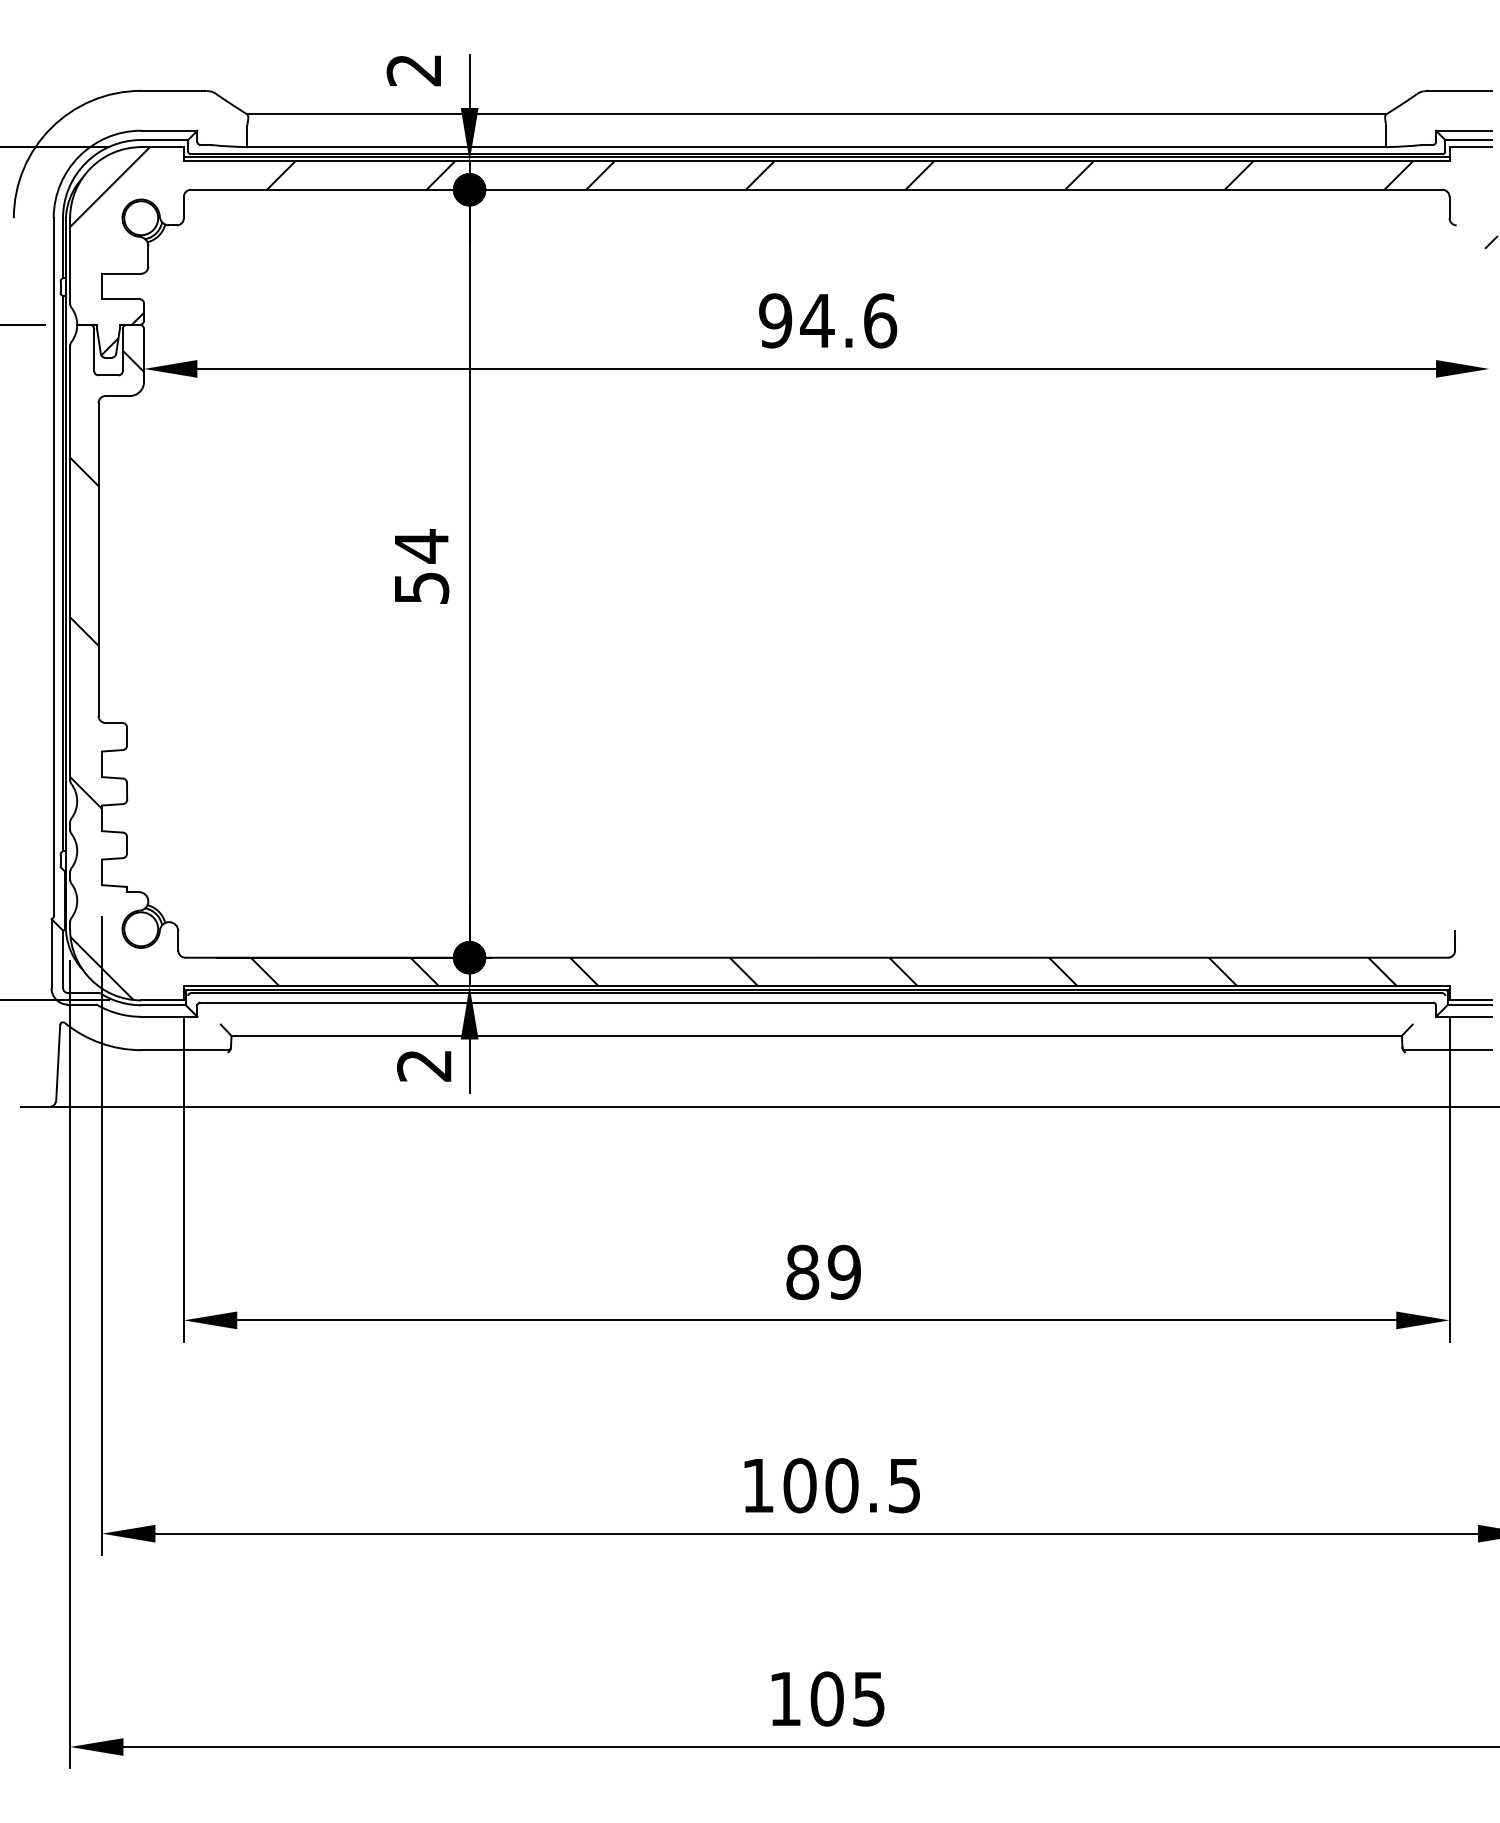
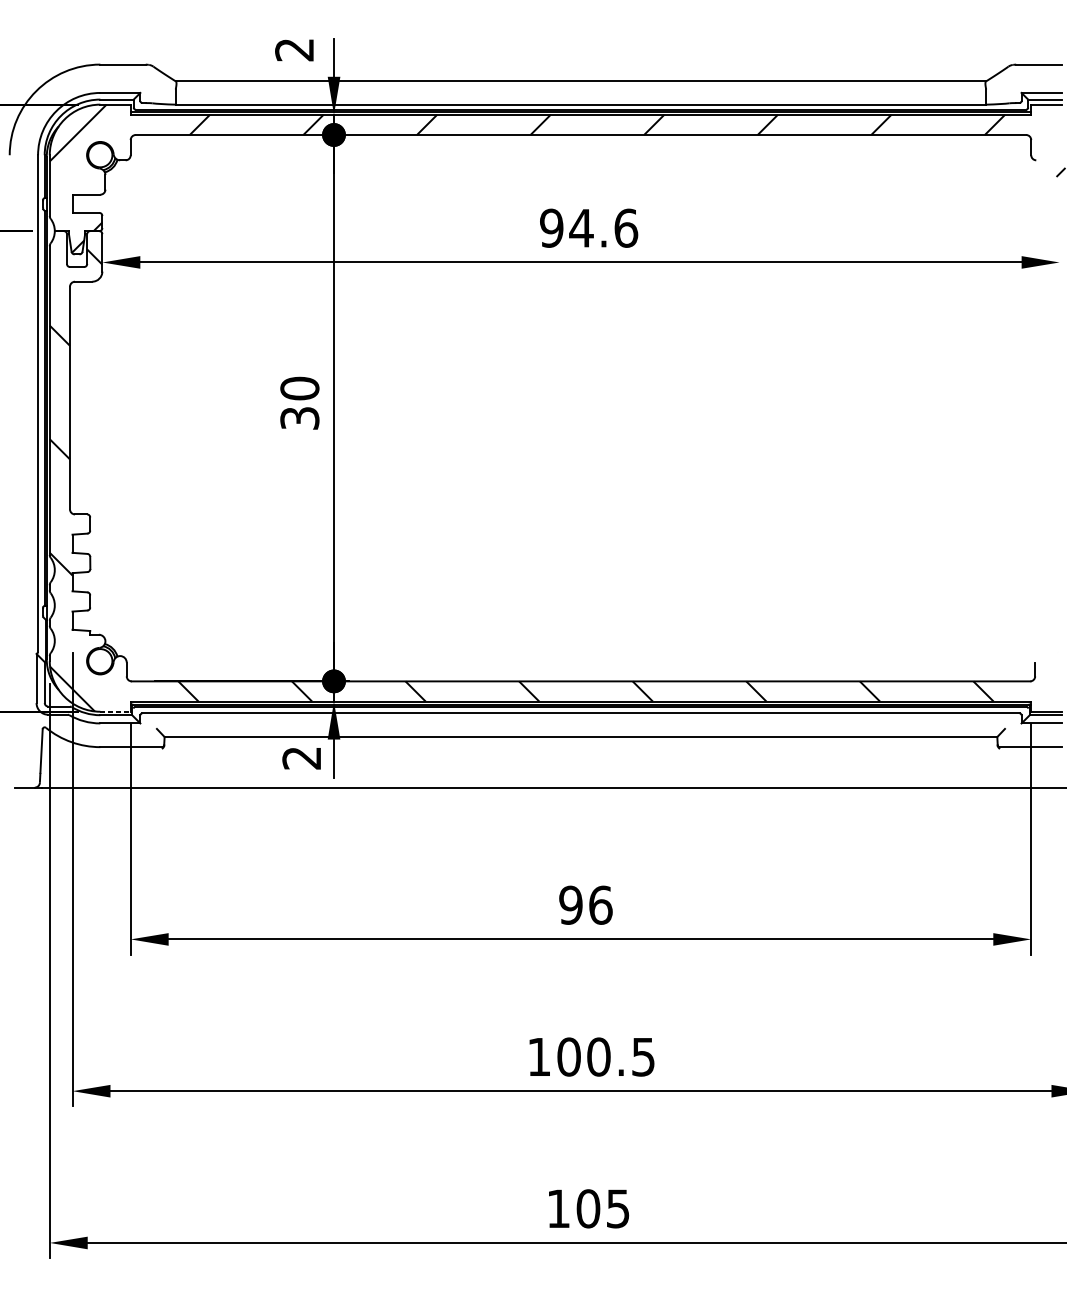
text: (421, 566) -> (299, 403), 54 -> 30
line: (163, 1000) -> (116, 711), solid -> dashed
text: (823, 1272) -> (585, 905), 89 -> 96

